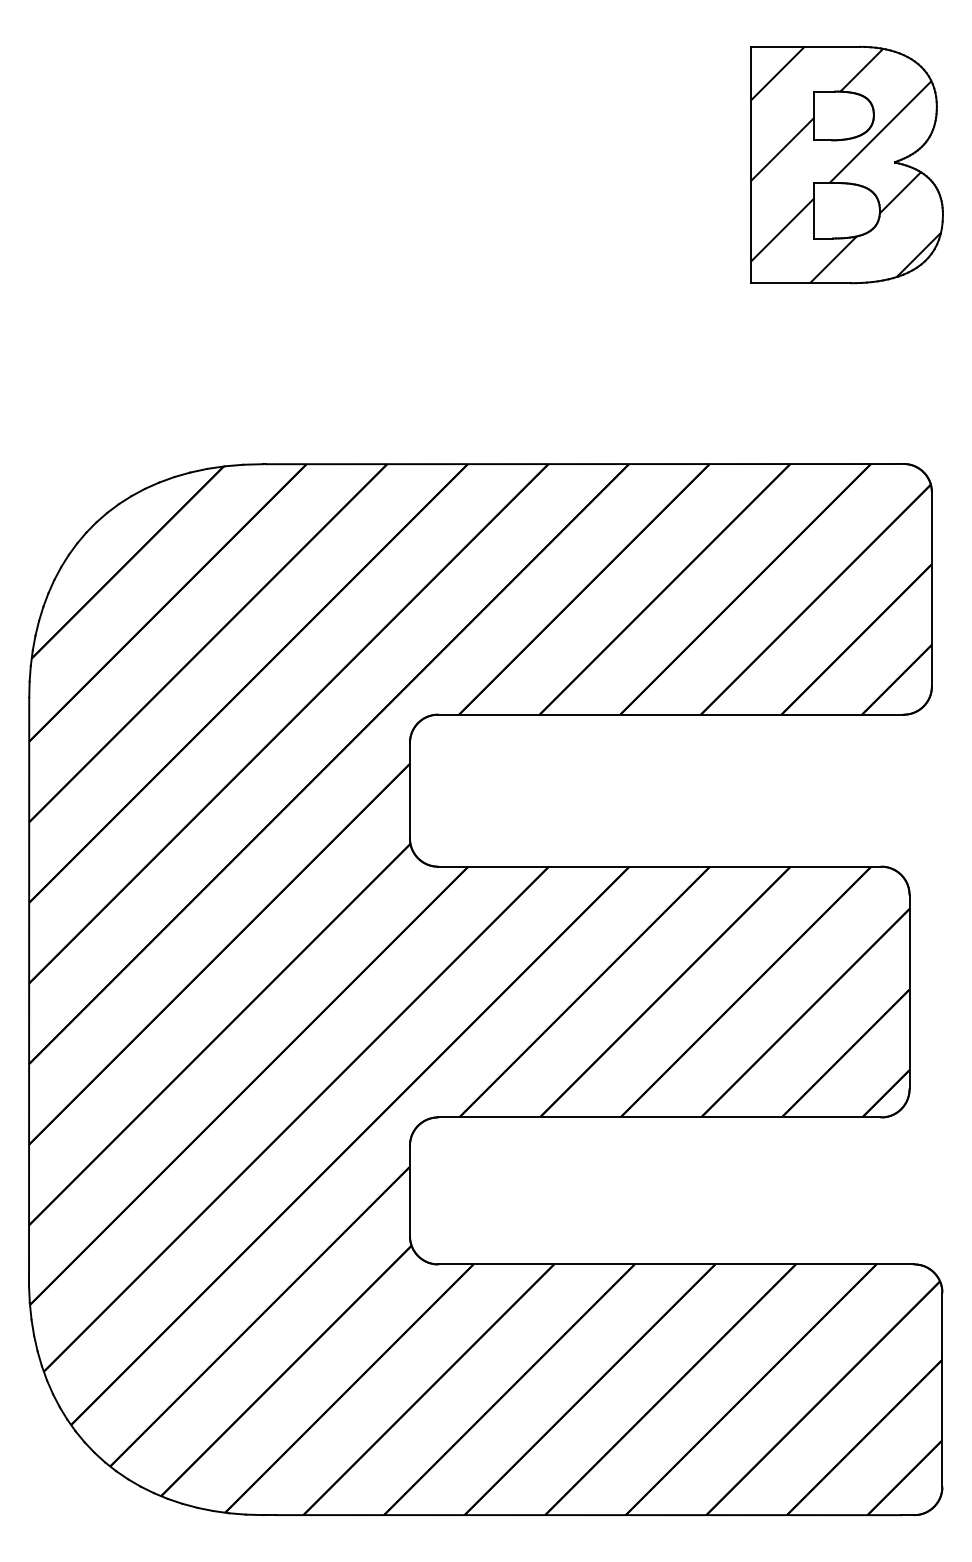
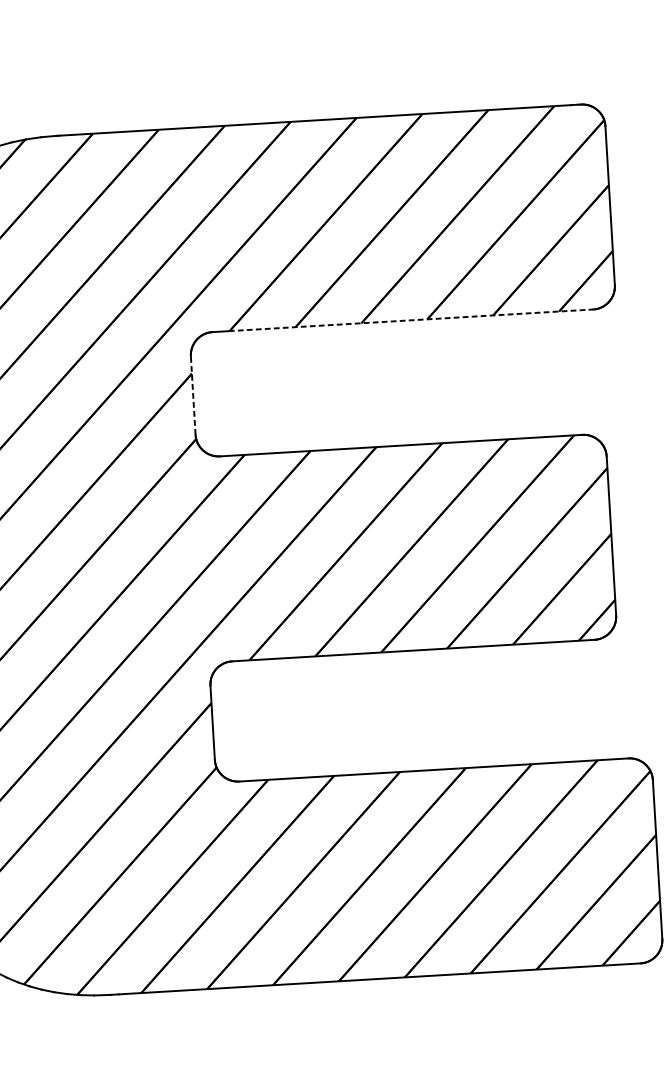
line: (680, 714) -> (410, 320), solid -> dashed
line: (409, 790) -> (192, 395), solid -> dashed

